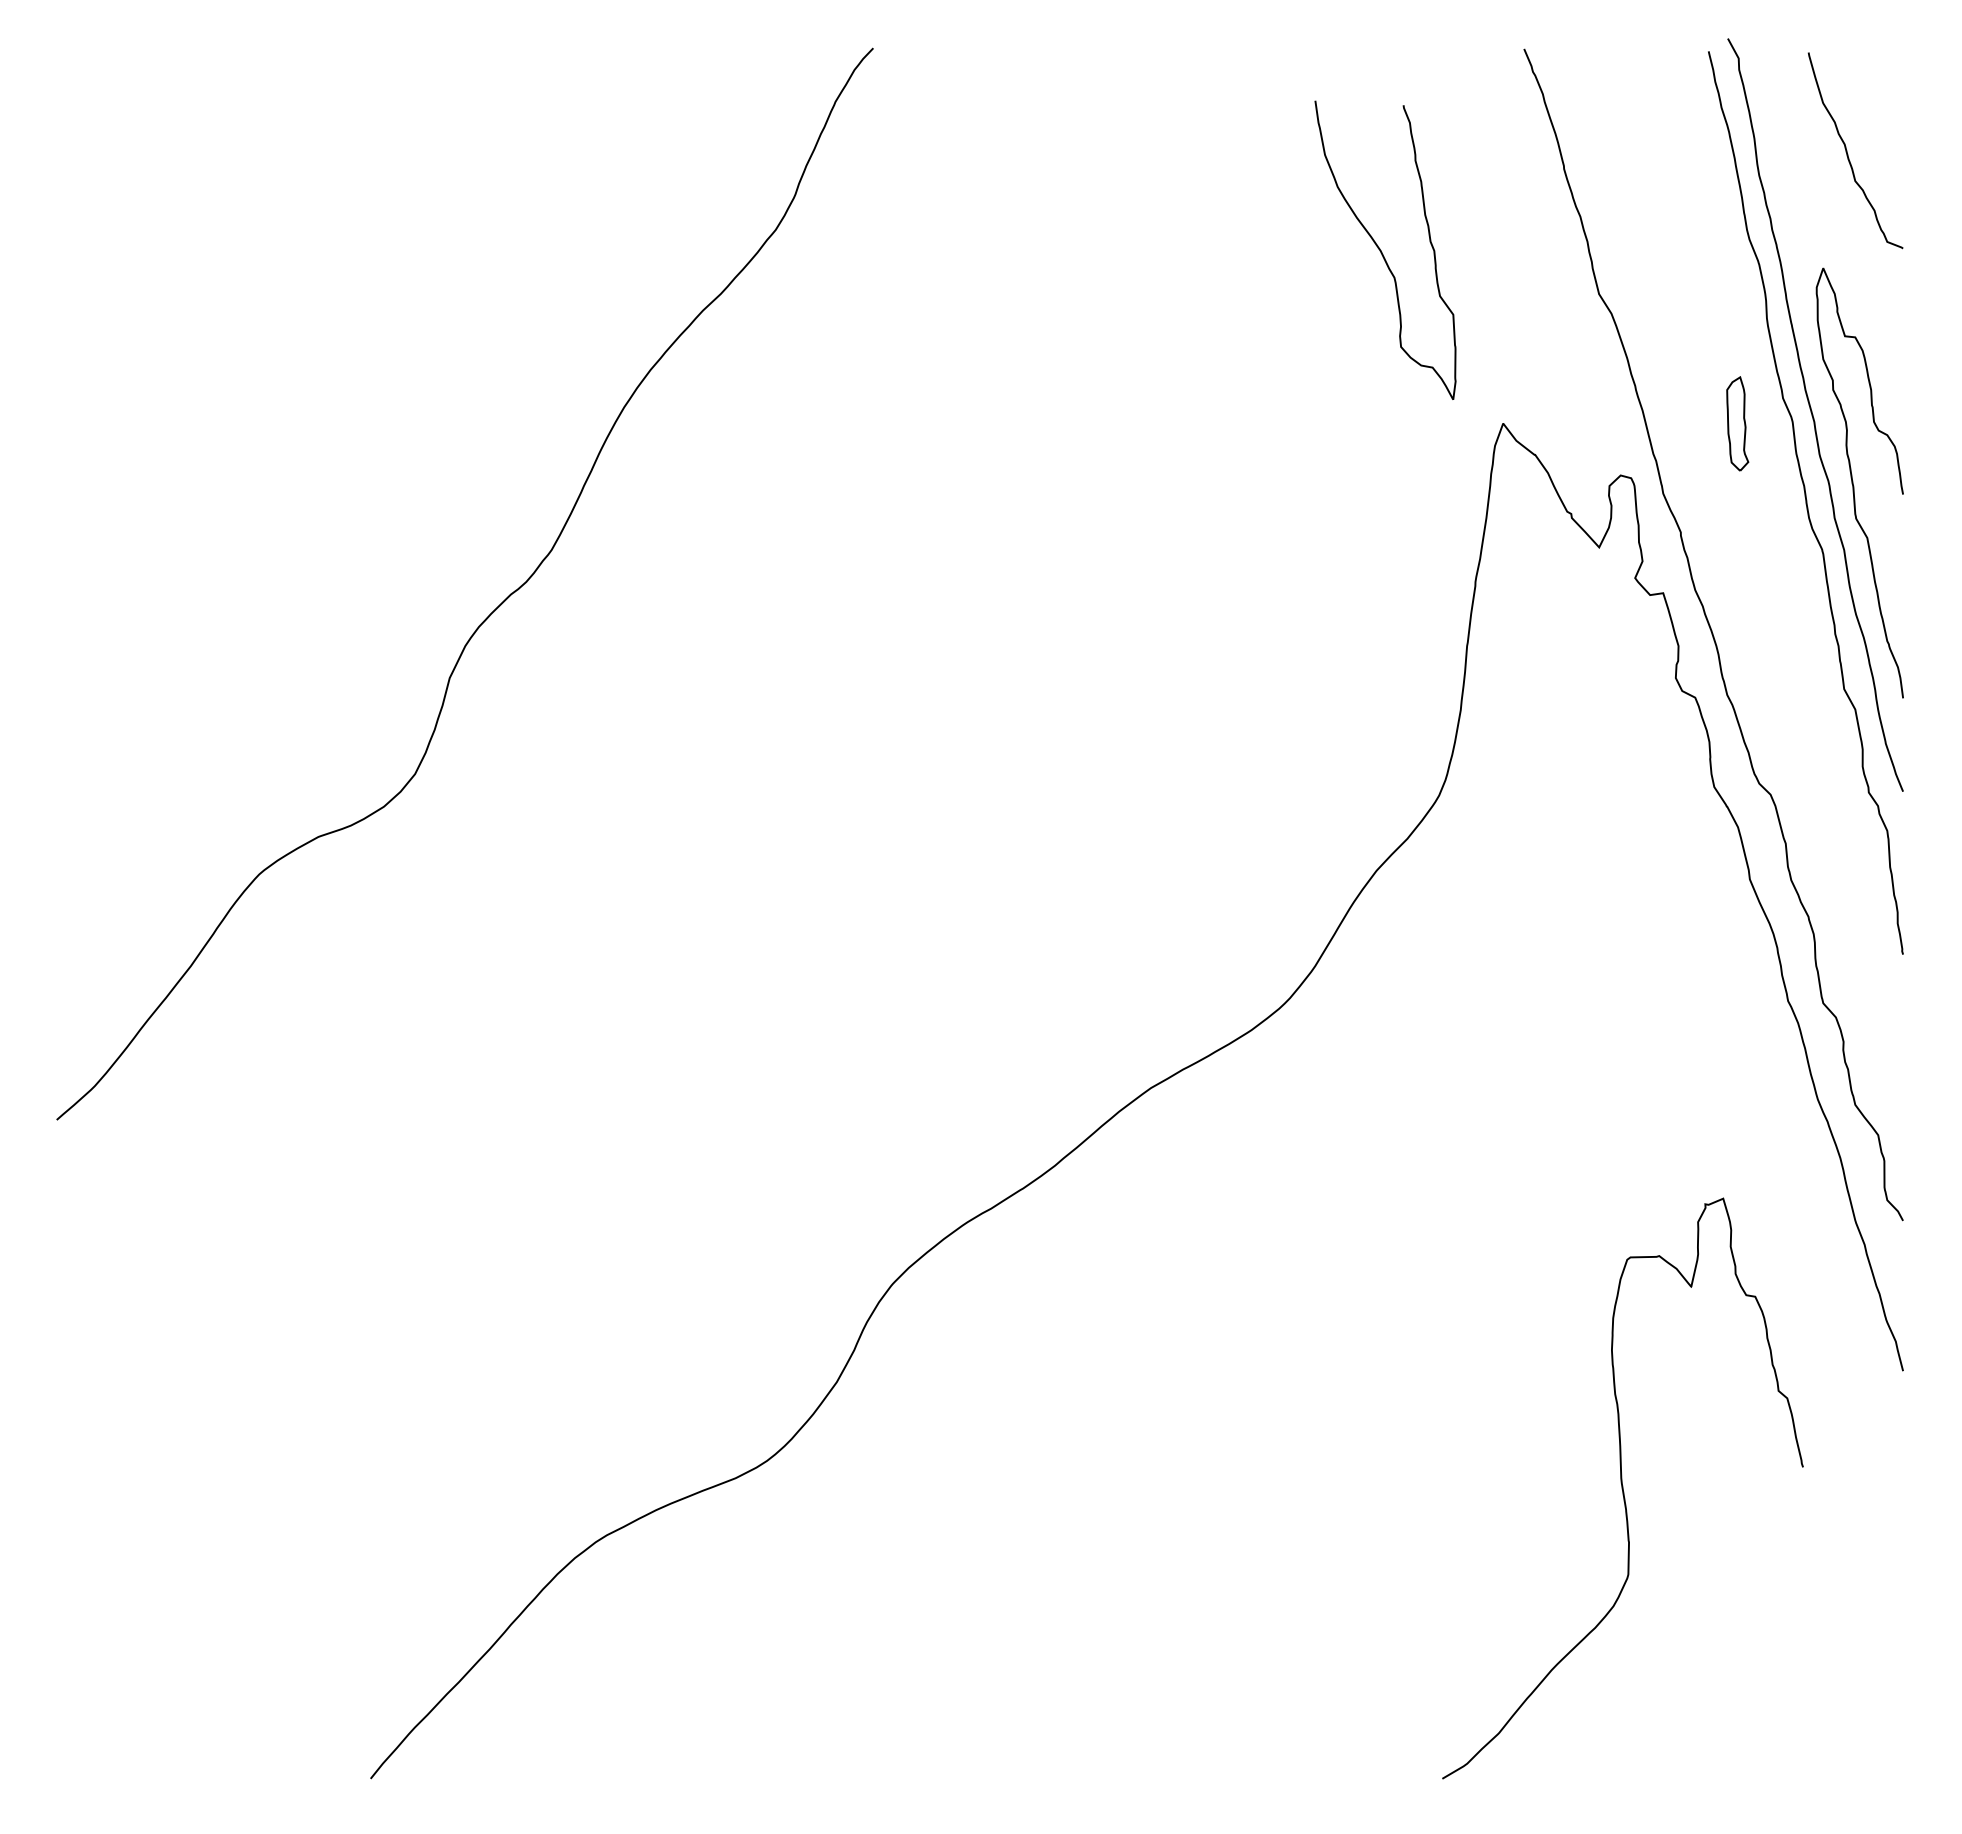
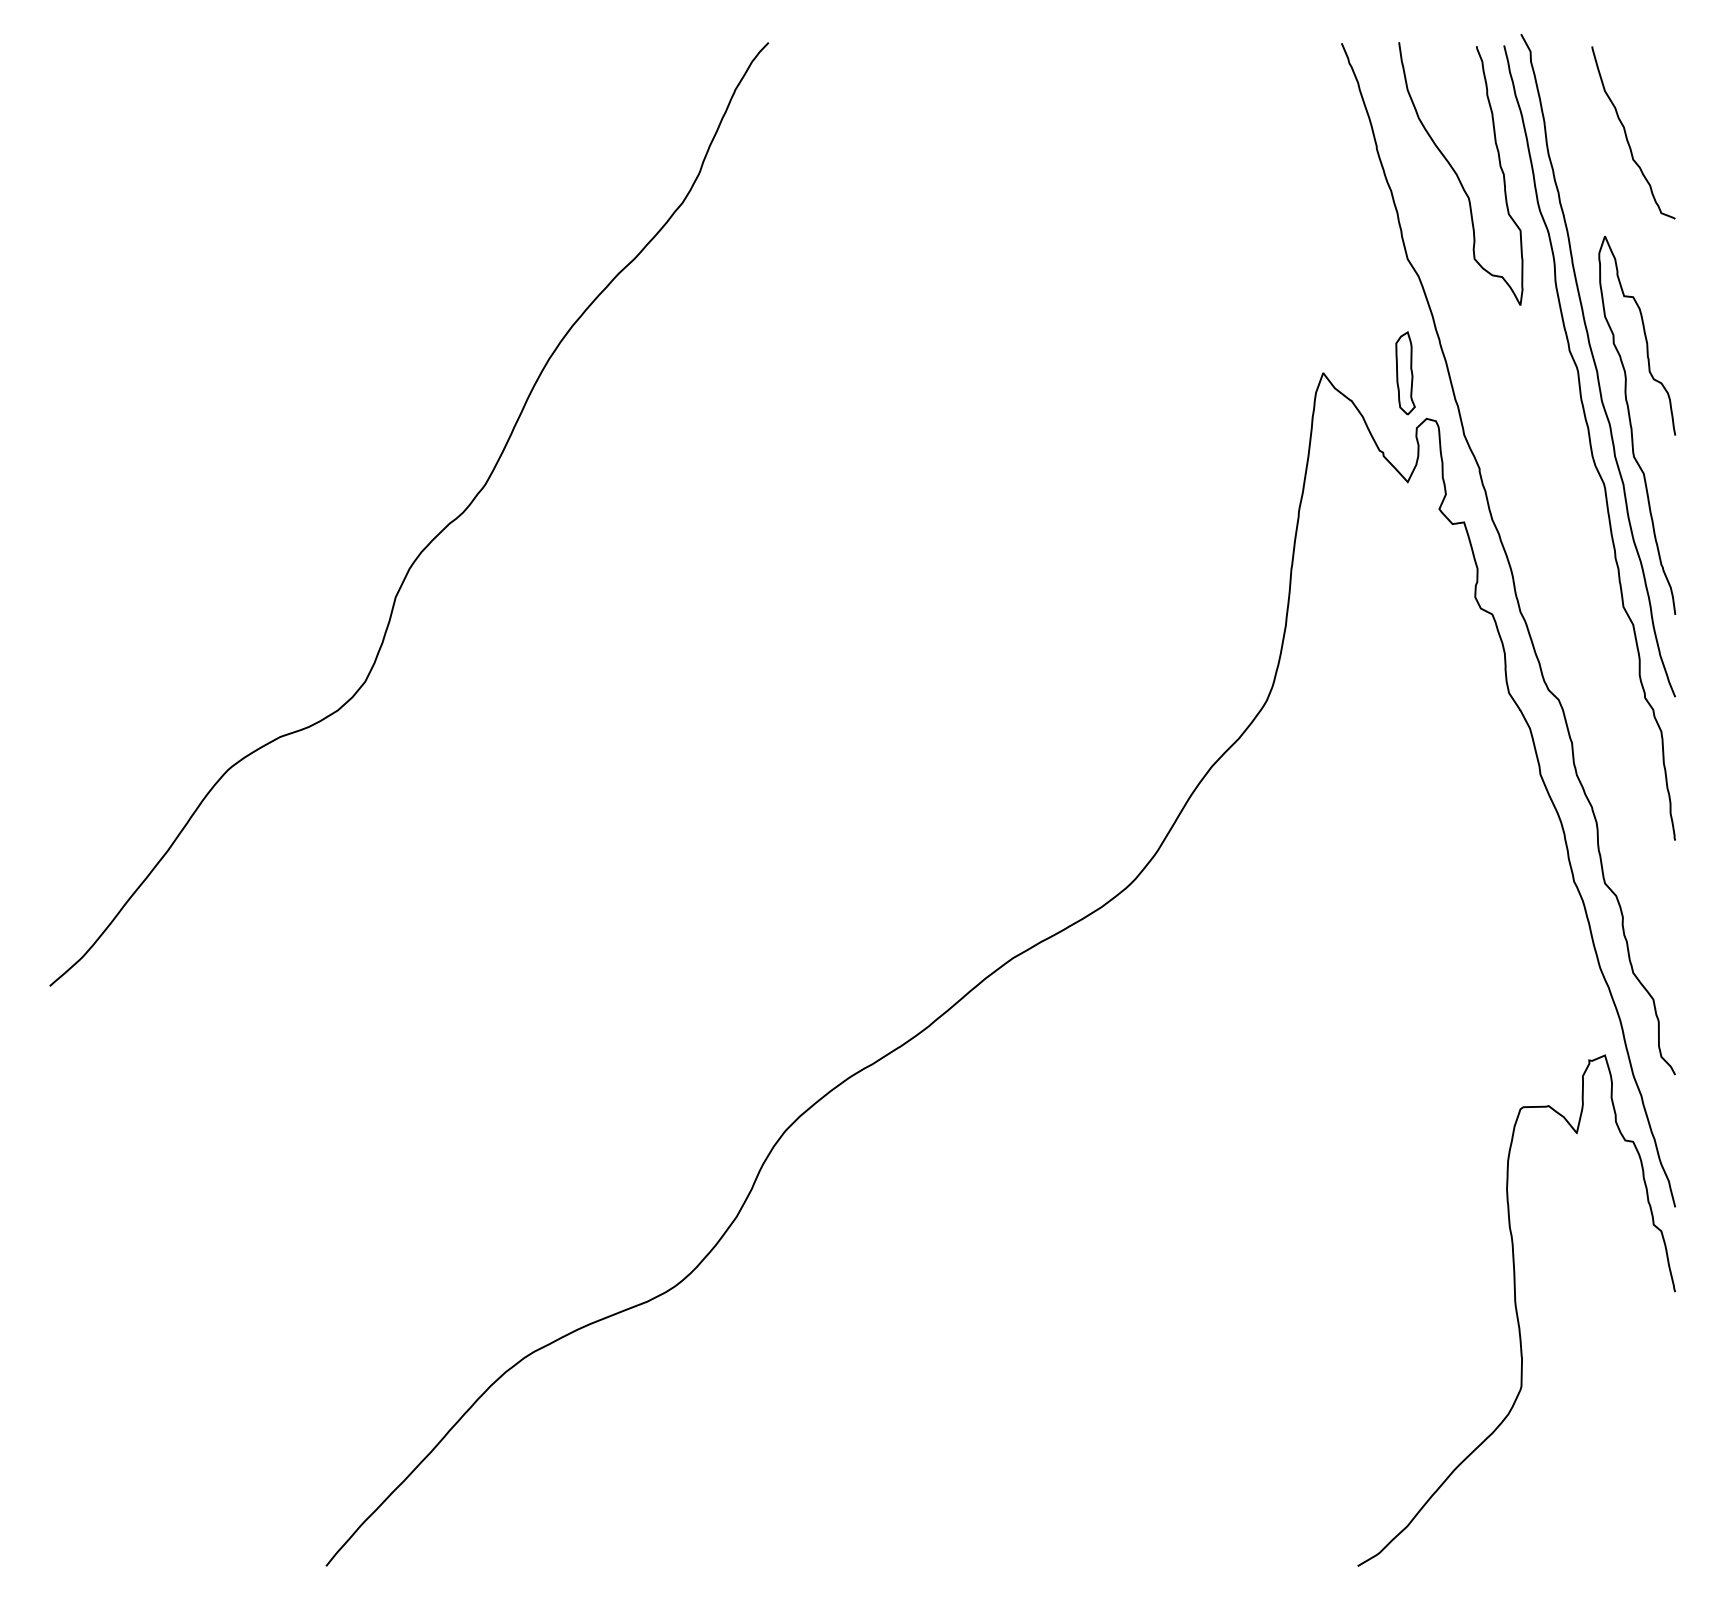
curve: (1381, 250) -> (1457, 174), moved
part: (1737, 423) -> (1405, 373), moved
curve: (1622, 1488) -> (1516, 1310), moved

